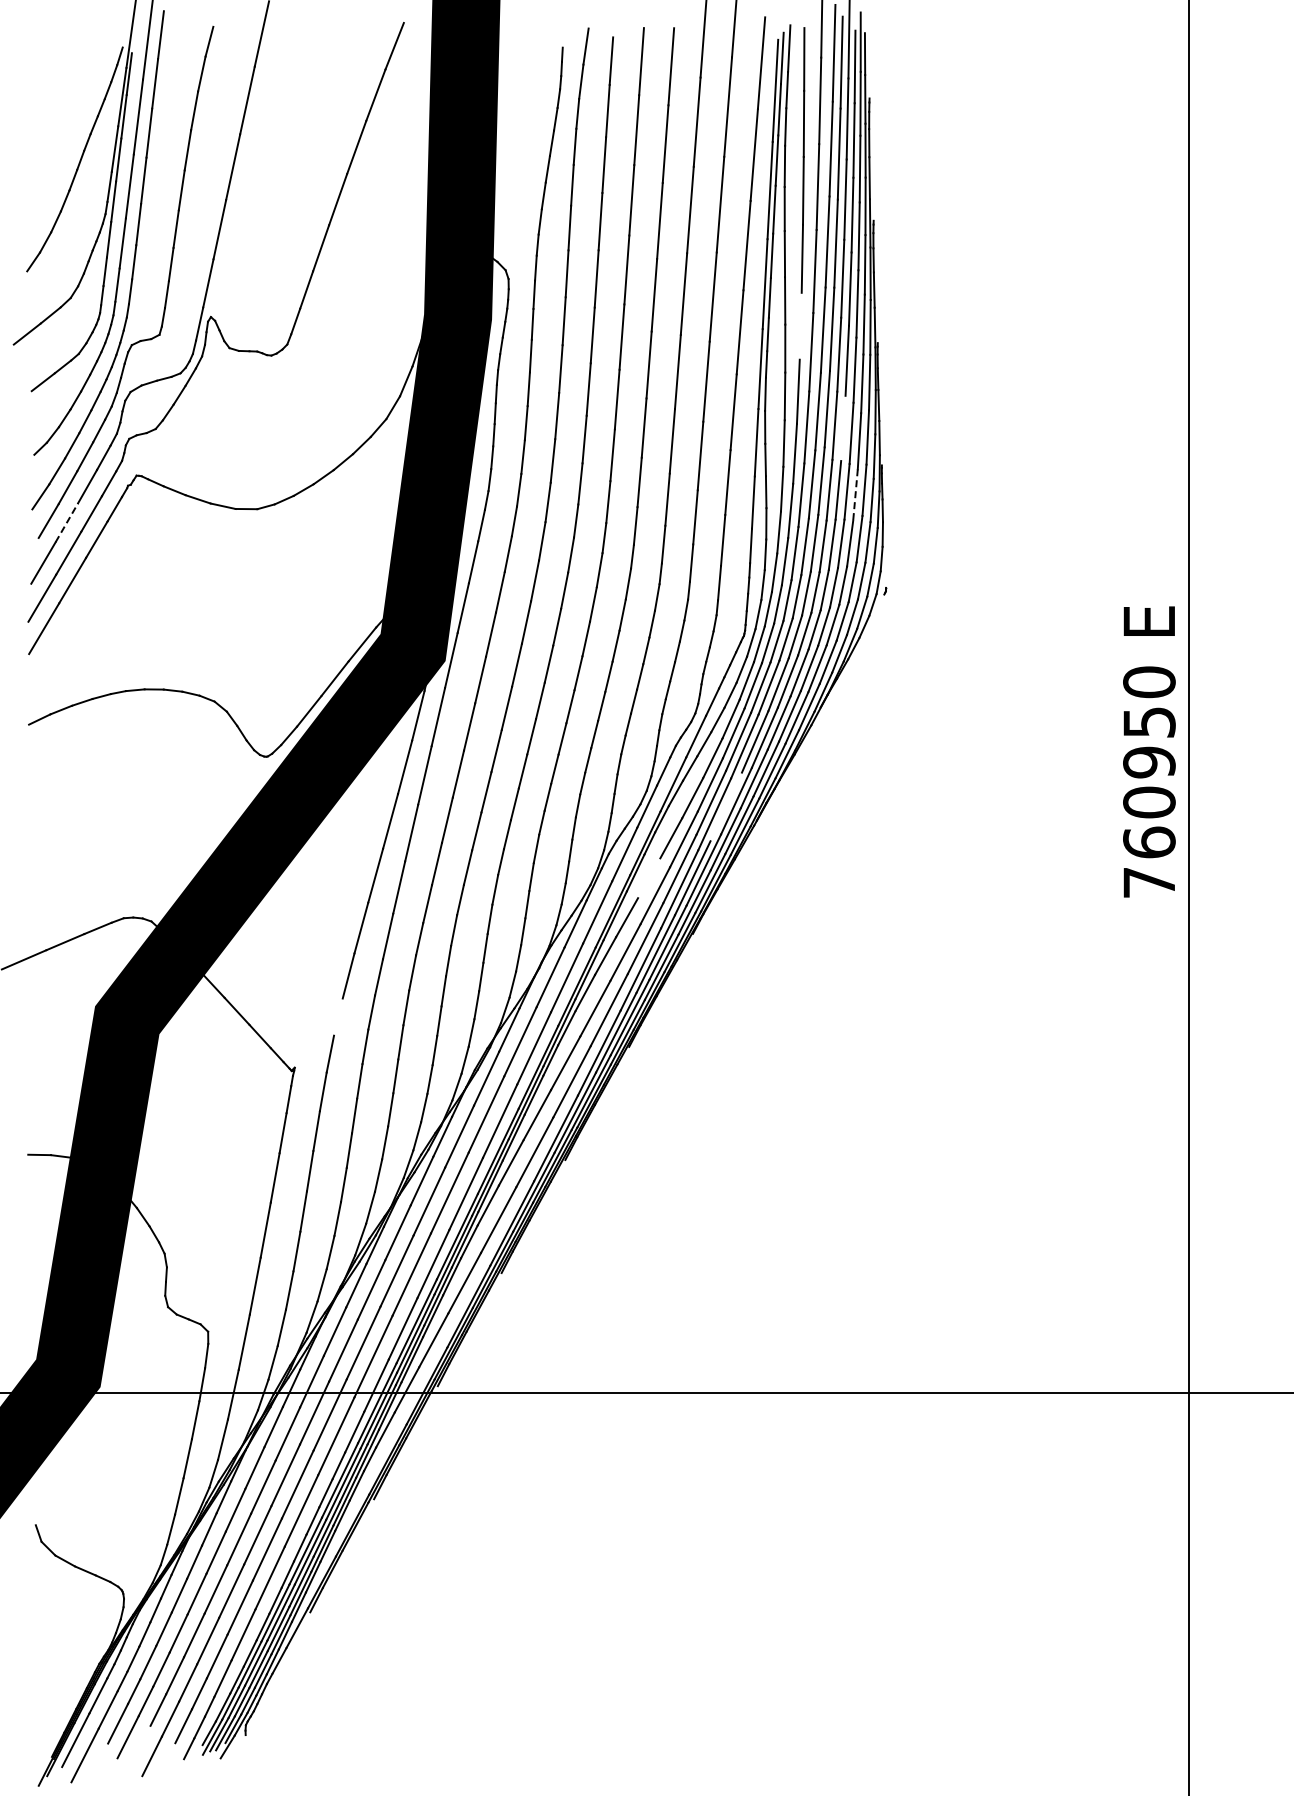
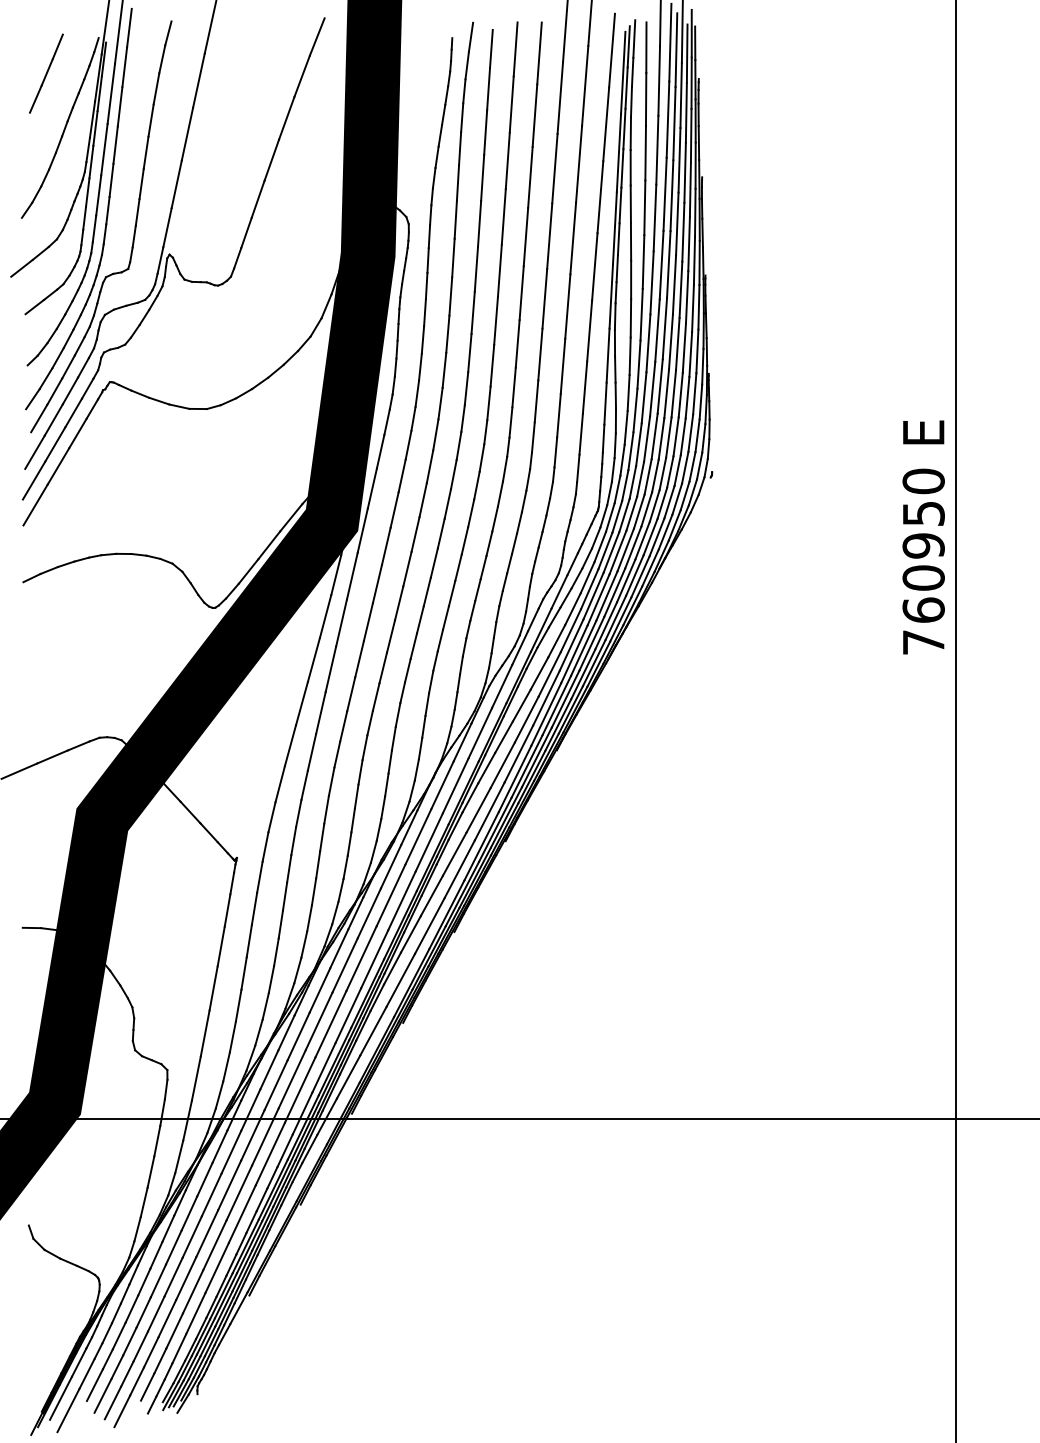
line: (57, 91) -> (46, 73), added
line: (800, 325) -> (643, 261), added
line: (843, 428) -> (677, 344), added
line: (855, 495) -> (687, 398), dashed -> solid
line: (66, 522) -> (53, 419), dashed -> solid
text: (1149, 751) -> (923, 537), moved
line: (725, 806) -> (583, 647), added
line: (649, 878) -> (522, 705), added
line: (338, 1016) -> (272, 816), added
line: (140, 1745) -> (112, 1402), added

